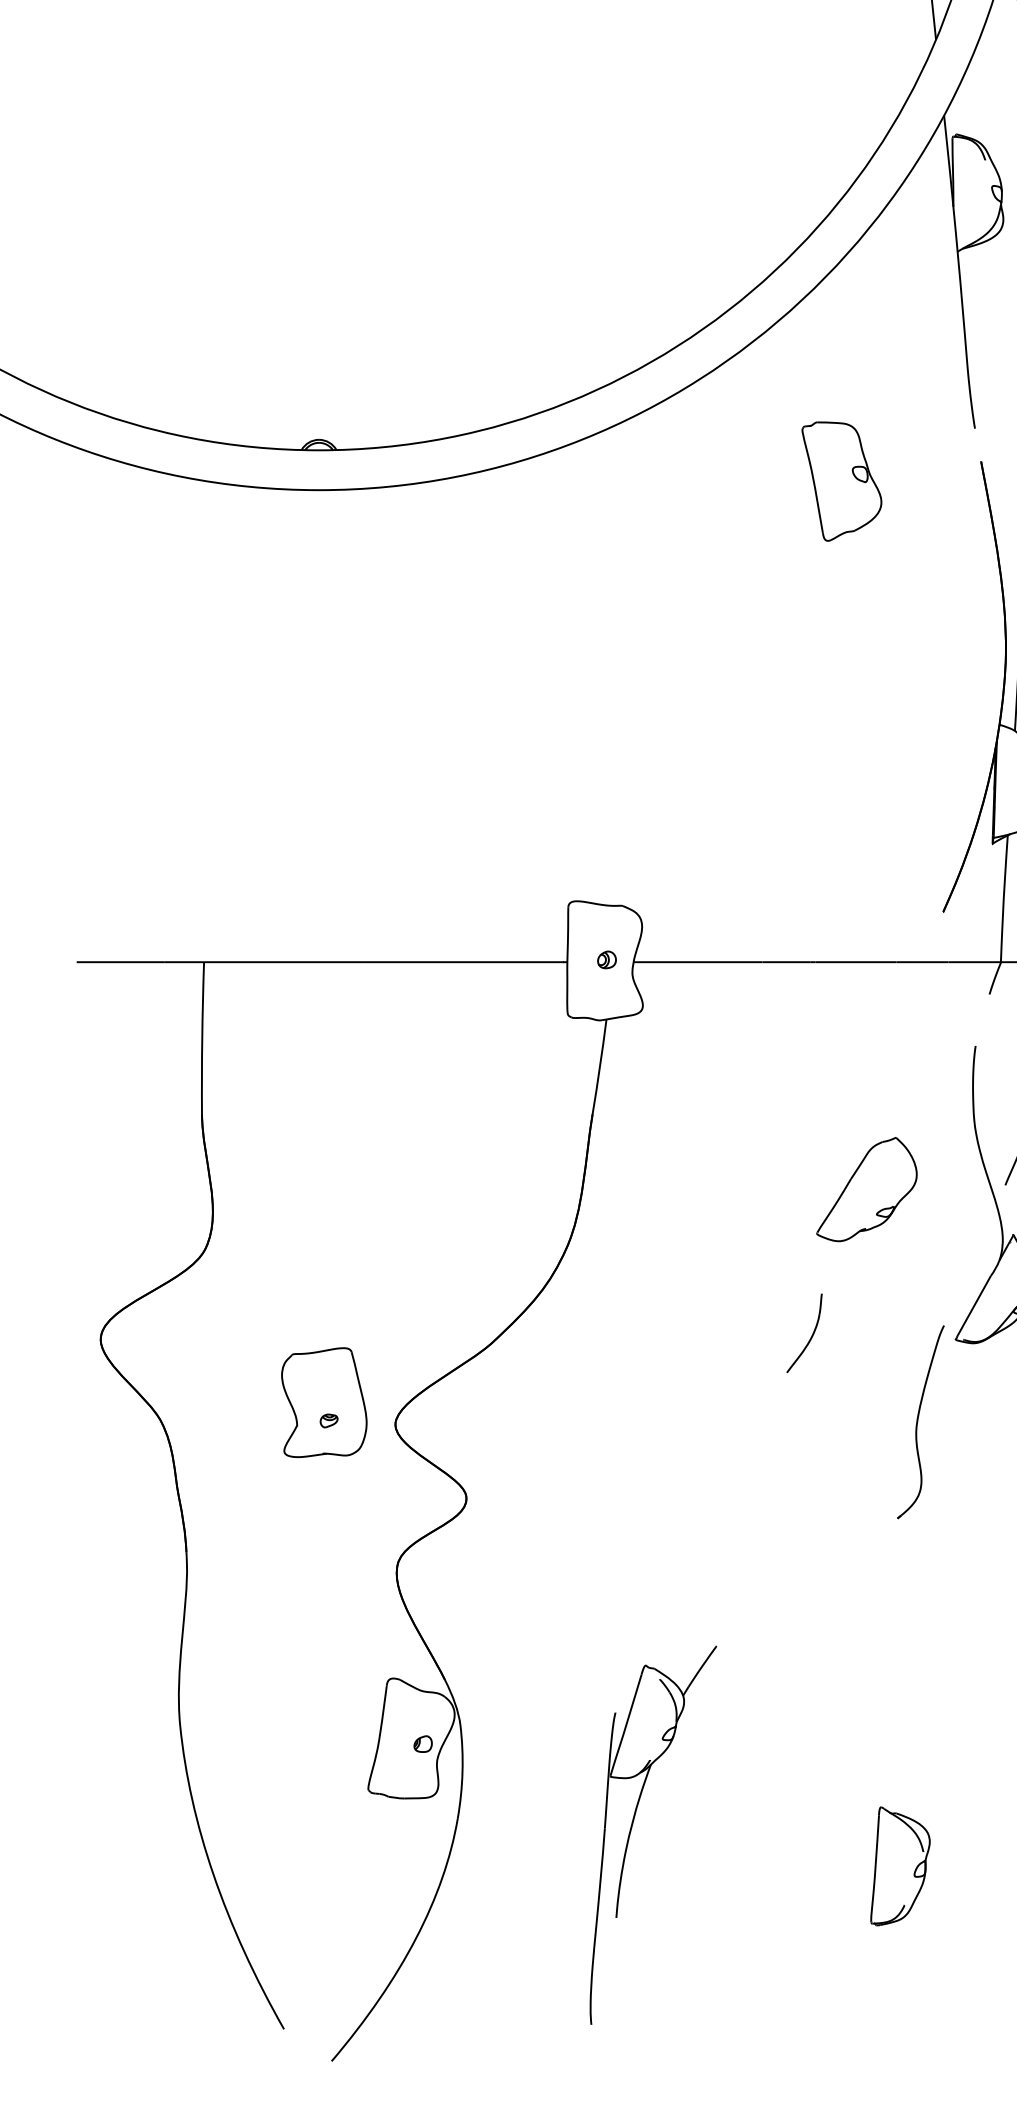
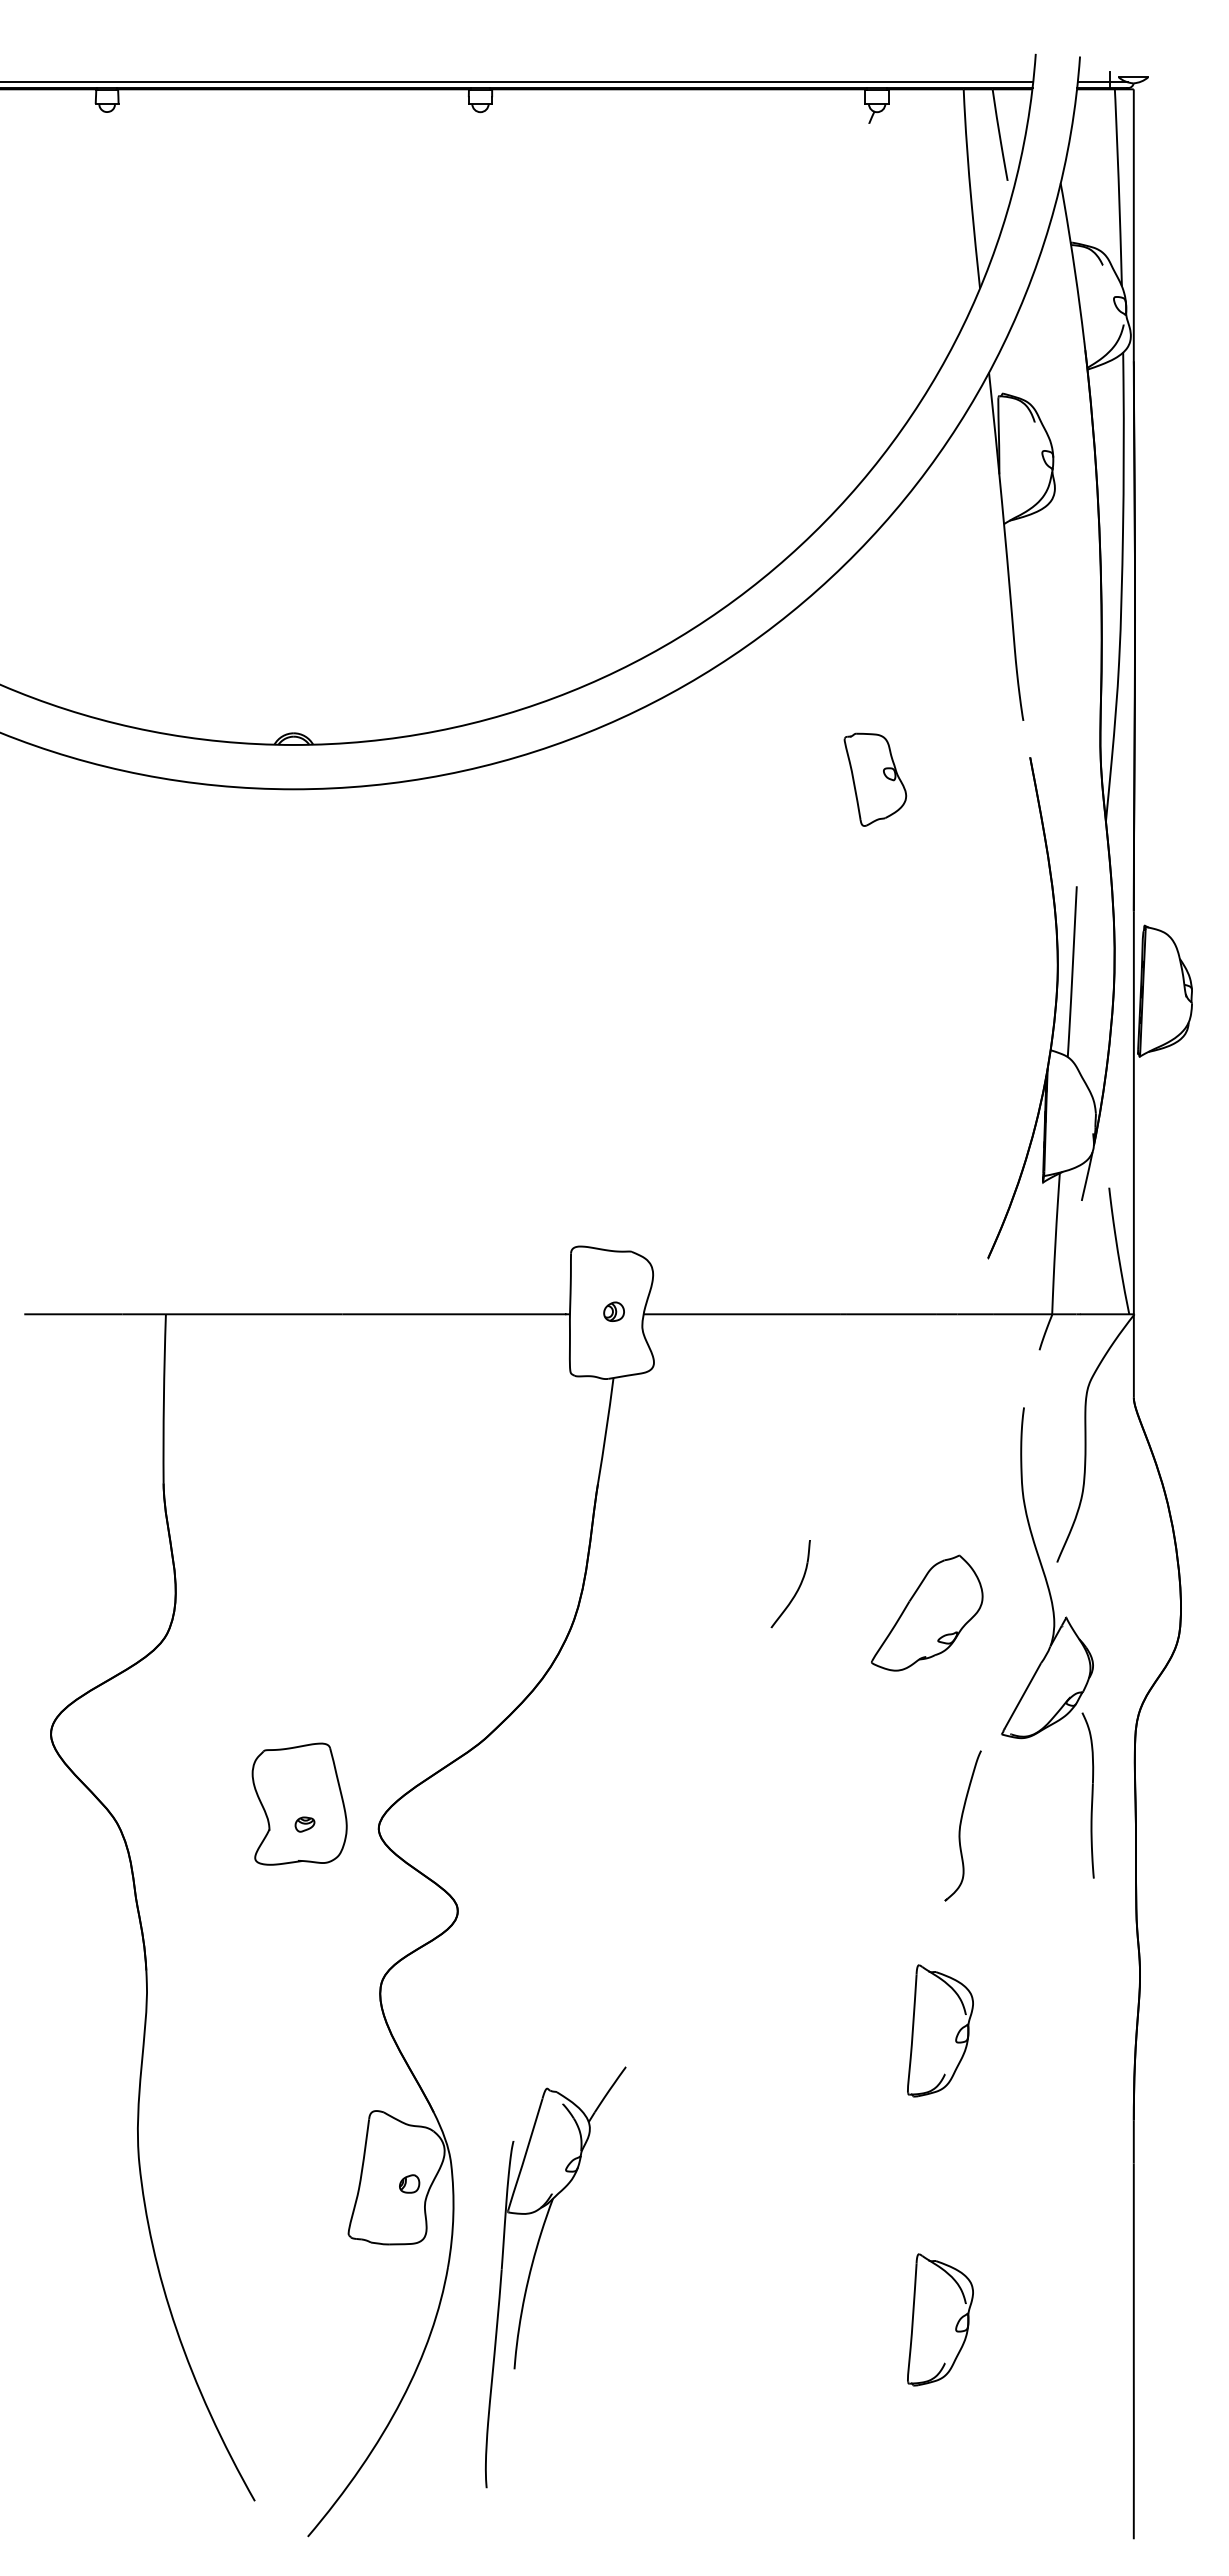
part: (842, 481) -> (875, 779), size x0.7
part: (867, 1188) -> (927, 1612), moved
part: (810, 1337) -> (797, 1588), moved
part: (920, 1421) -> (962, 1825), size x0.7
part: (900, 1606) -> (940, 2030), added
part: (631, 1830) -> (531, 2272), moved

